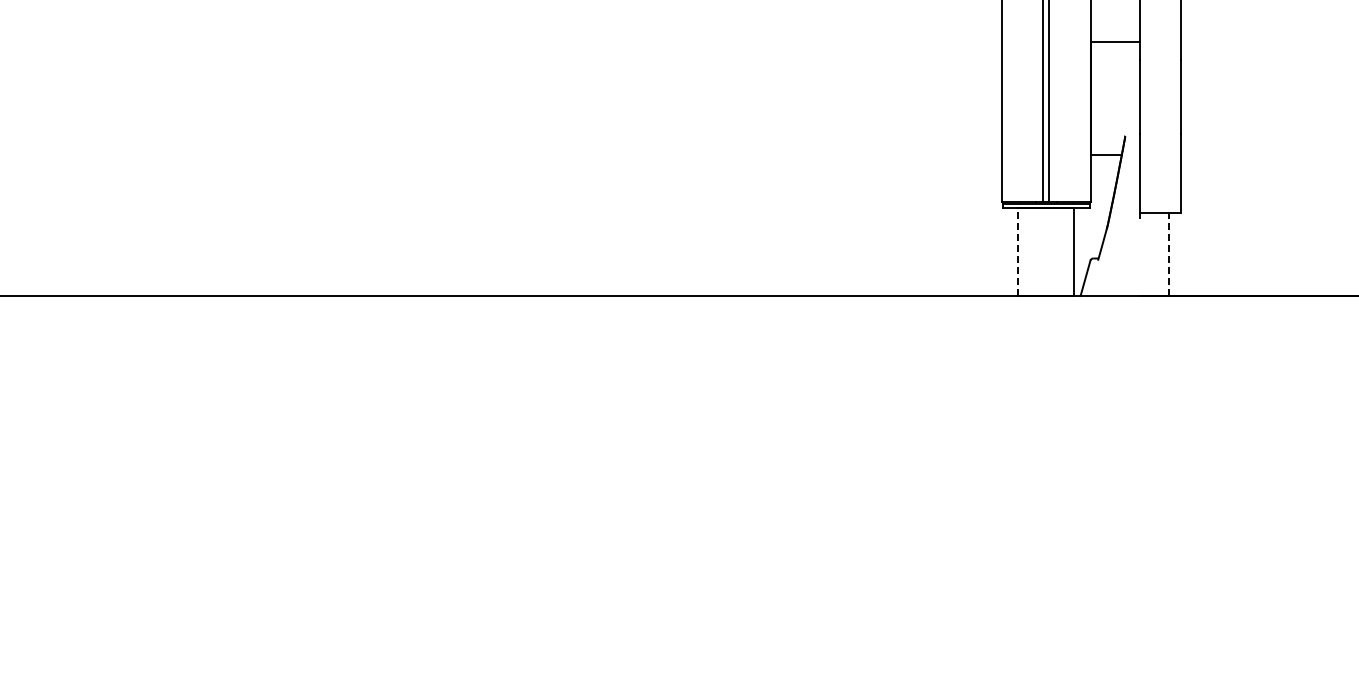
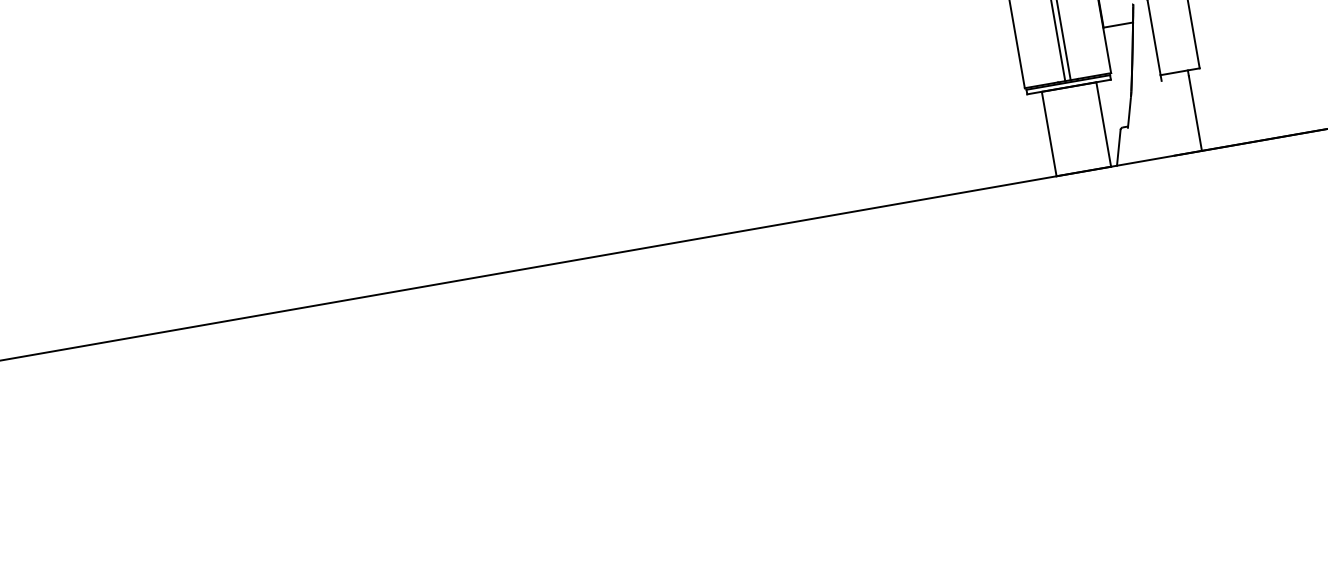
line: (1017, 252) -> (1048, 134), dashed -> solid
line: (1168, 257) -> (1195, 113), dashed -> solid

